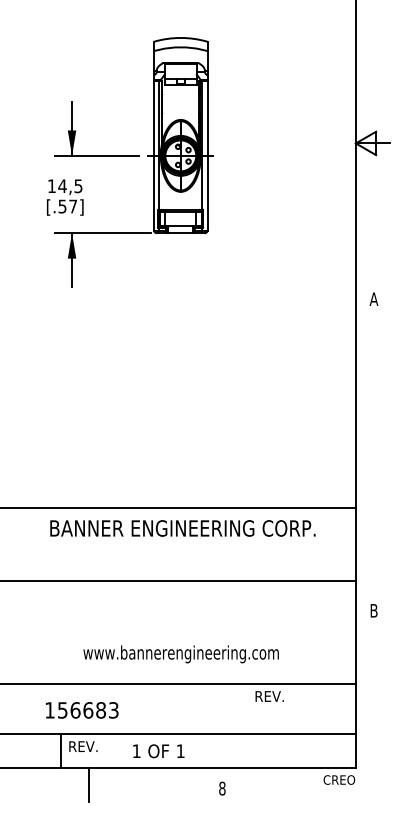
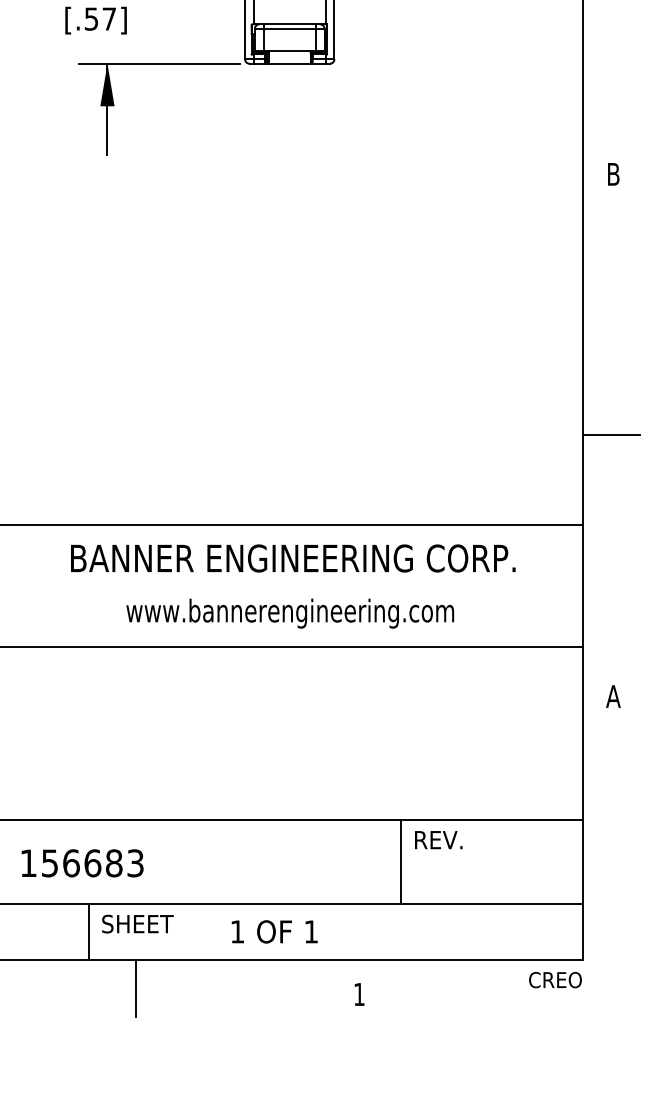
text: (373, 298) -> (612, 173), A -> B
line: (372, 455) -> (610, 436), added
text: (373, 610) -> (612, 695), B -> A
text: (180, 654) -> (289, 613), moved
line: (247, 709) -> (401, 861), added
text: (82, 710) -> (83, 863), moved
text: (90, 746) -> (138, 923), REV. -> SHEET
text: (158, 751) -> (274, 932), moved
text: (222, 788) -> (359, 994), 8 -> 1

